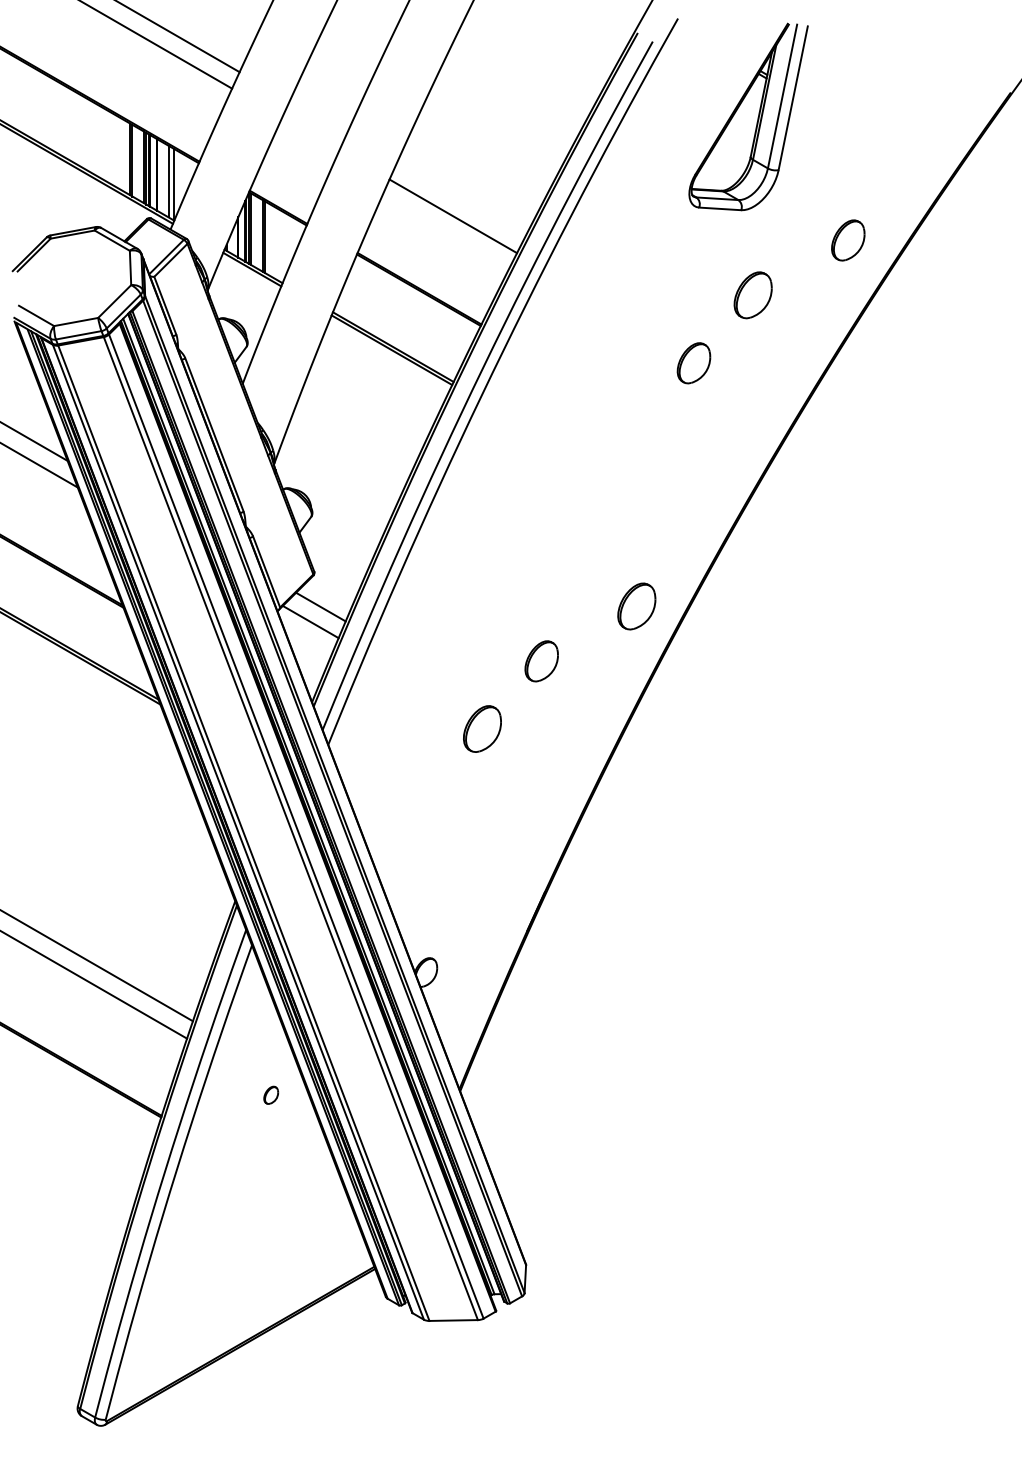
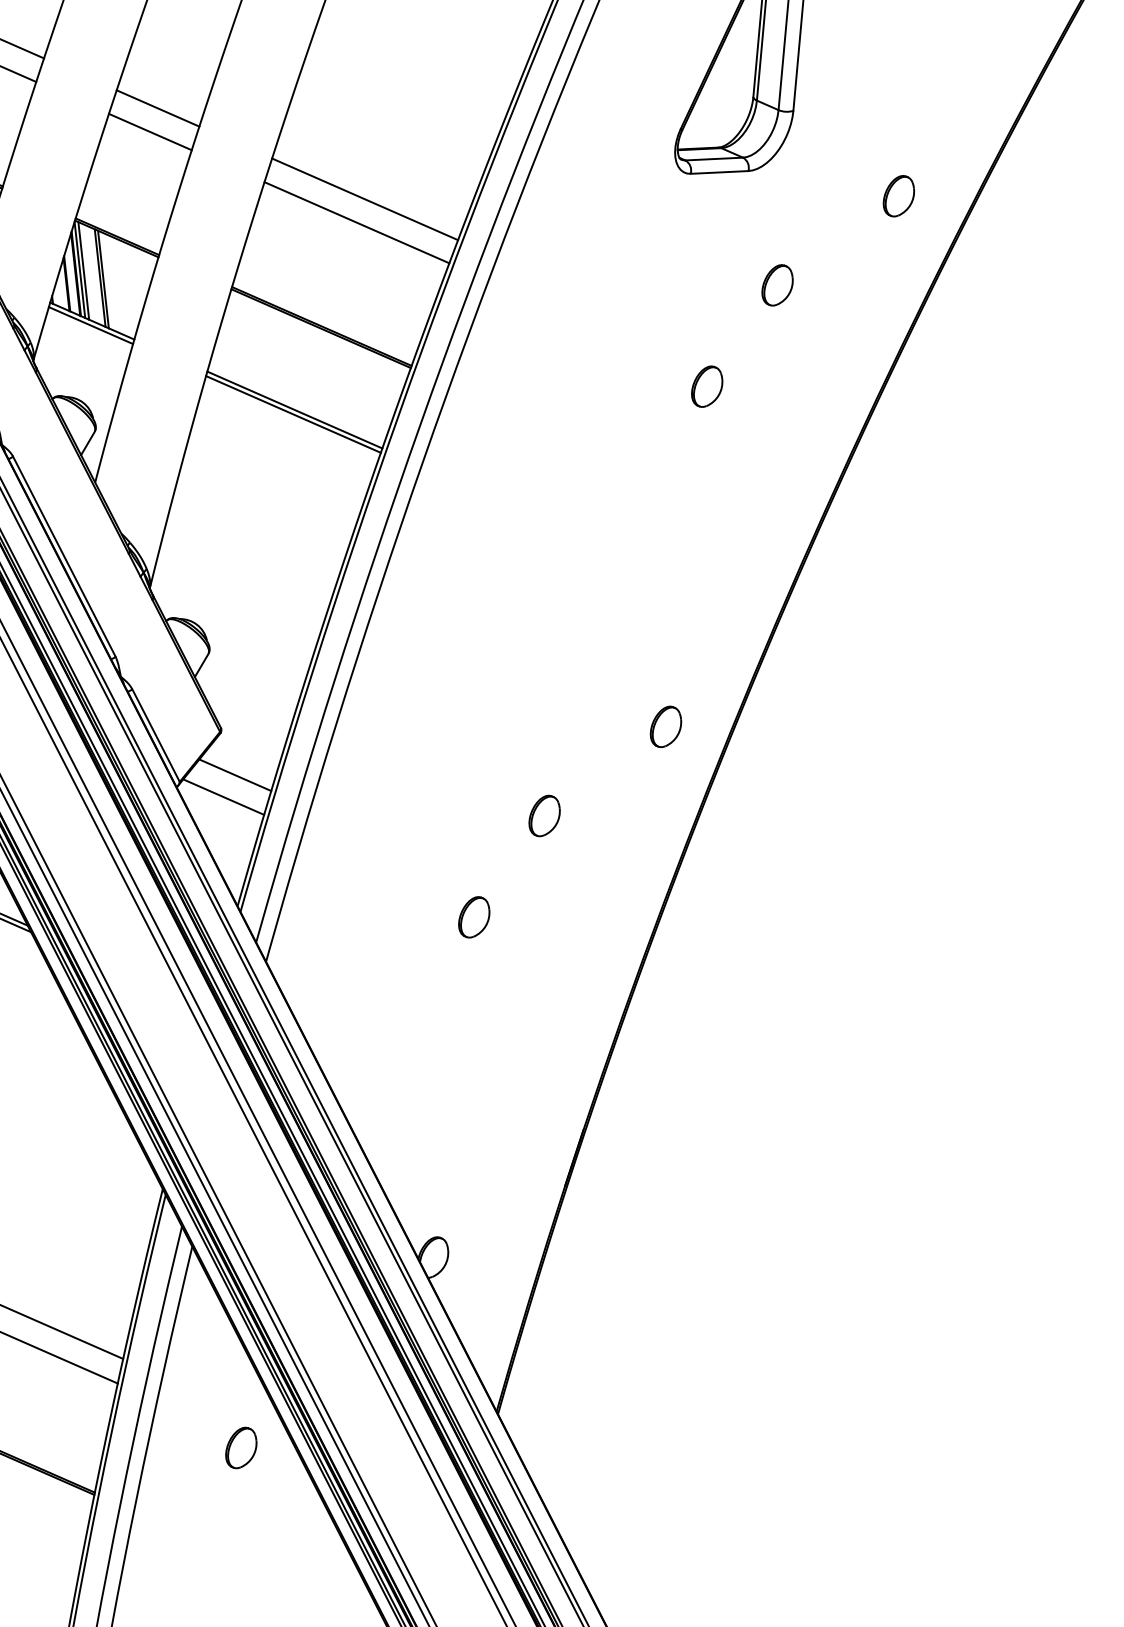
line: (317, 117) -> (156, 108), added
line: (310, 133) -> (149, 131), added
line: (460, 200) -> (364, 200), added
part: (847, 240) -> (897, 196), size x0.71
part: (752, 295) -> (776, 285), size x0.62
part: (693, 362) -> (706, 385), size x0.71
part: (636, 606) -> (665, 726), size x0.62
part: (541, 661) -> (544, 816), size x0.71
part: (482, 729) -> (473, 917), size x0.62
part: (270, 1095) -> (240, 1448), size x1.67

